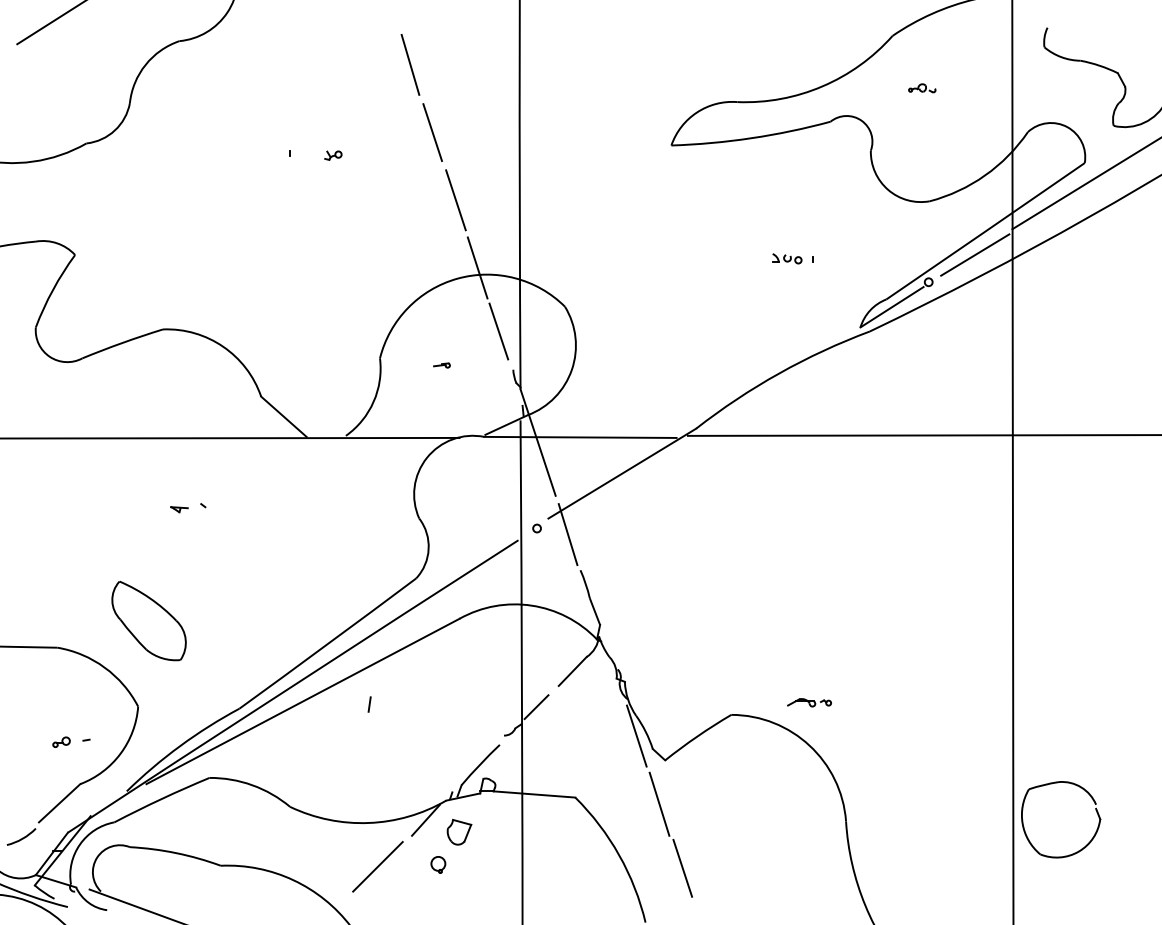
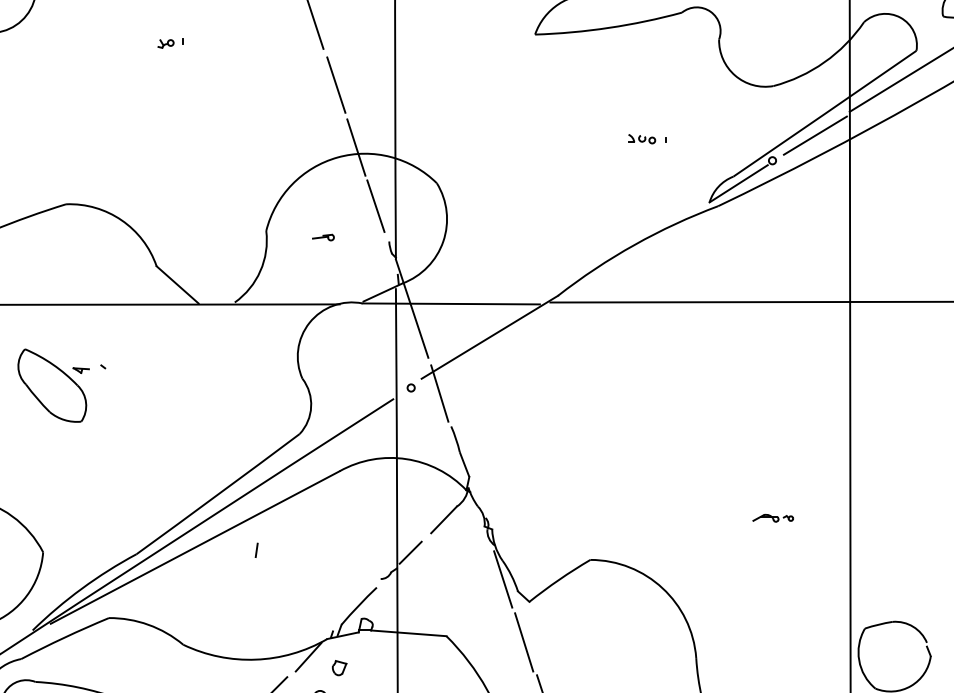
part: (333, 155) -> (166, 43), moved
part: (441, 365) -> (323, 237), size x1.43
part: (148, 620) -> (51, 385), moved
part: (809, 702) -> (773, 518), moved
part: (459, 831) -> (339, 667), size x0.62

